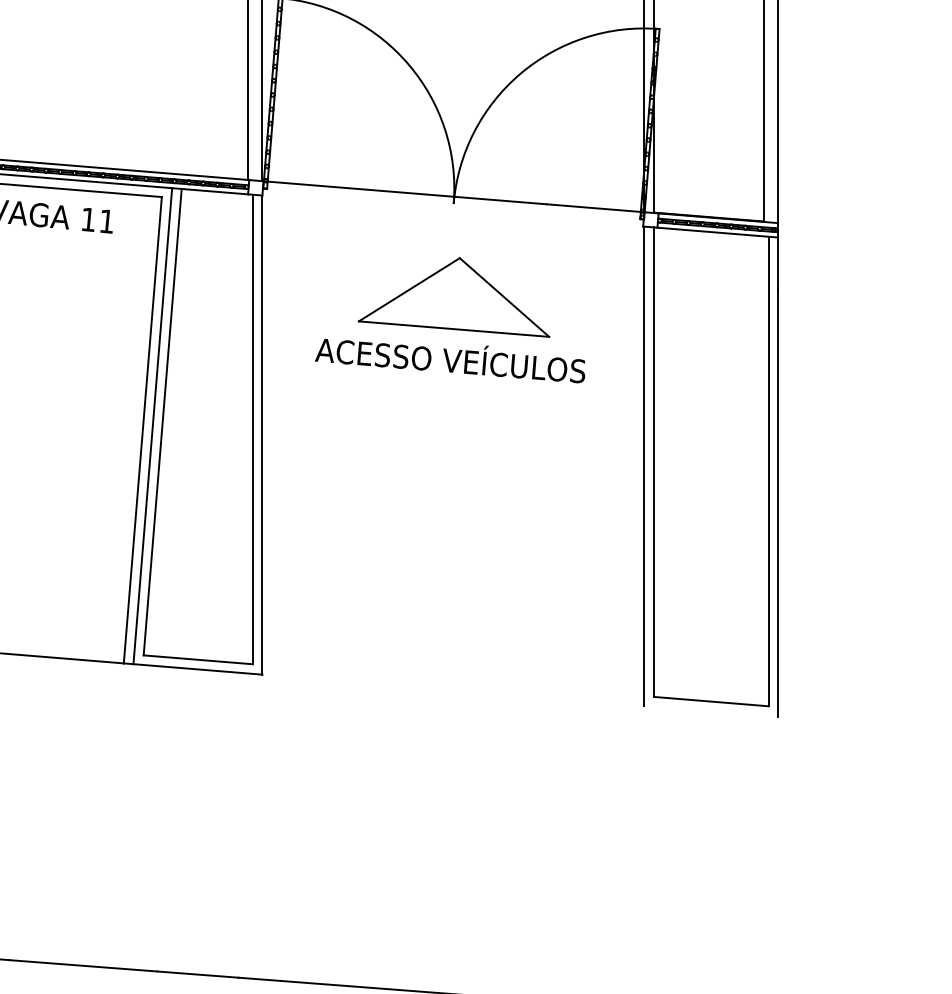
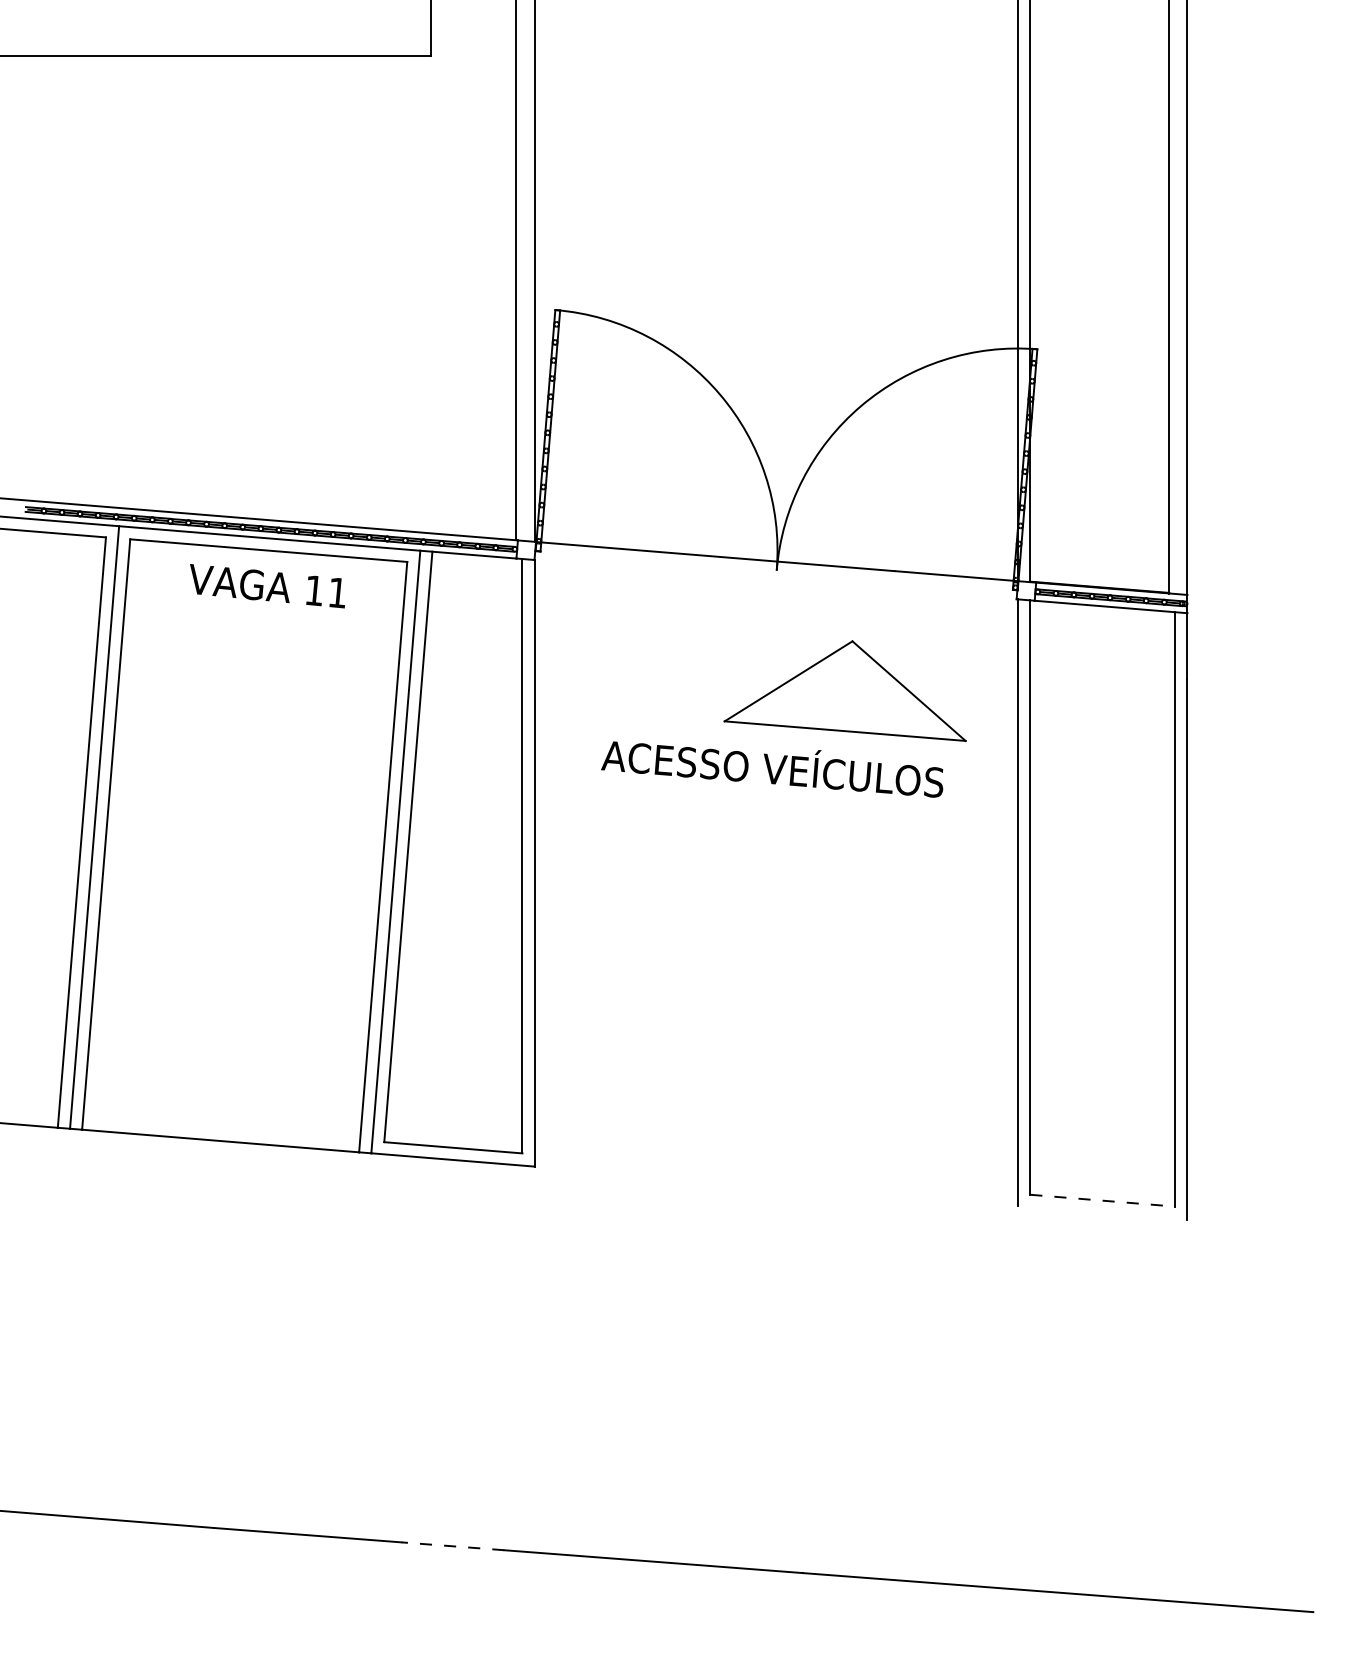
part: (453, 297) -> (844, 690), moved
line: (711, 701) -> (1102, 1200), solid -> dashed
line: (197, 974) -> (452, 1546), solid -> dashed

